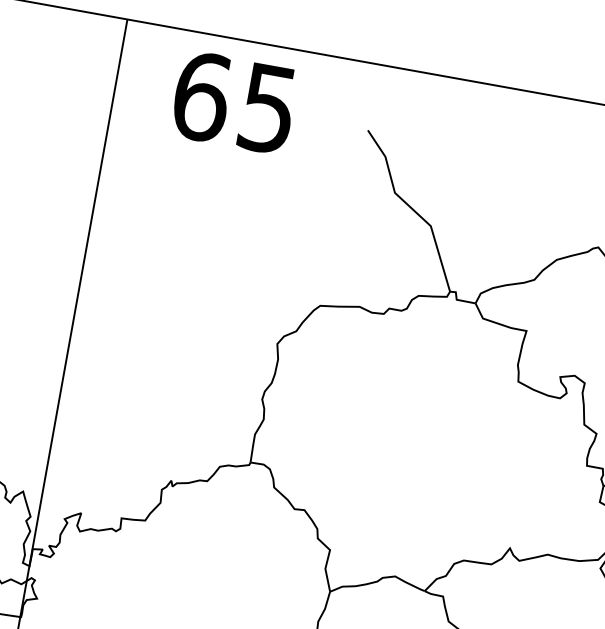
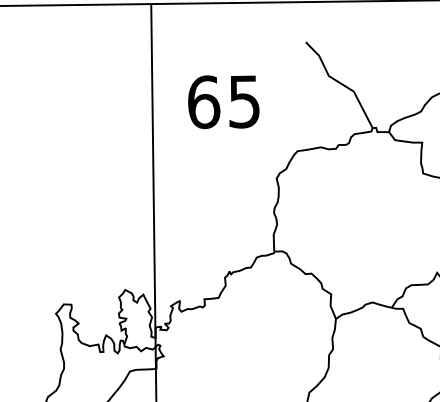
text: (233, 103) -> (223, 102), moved

